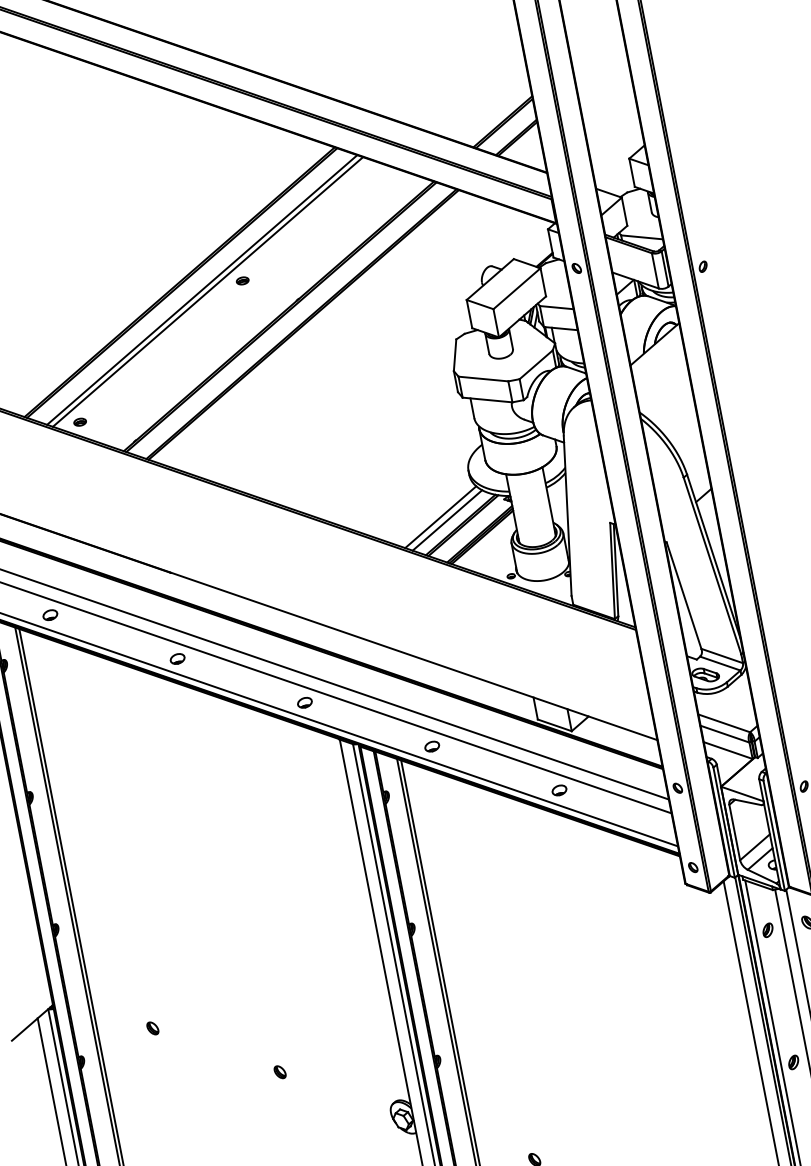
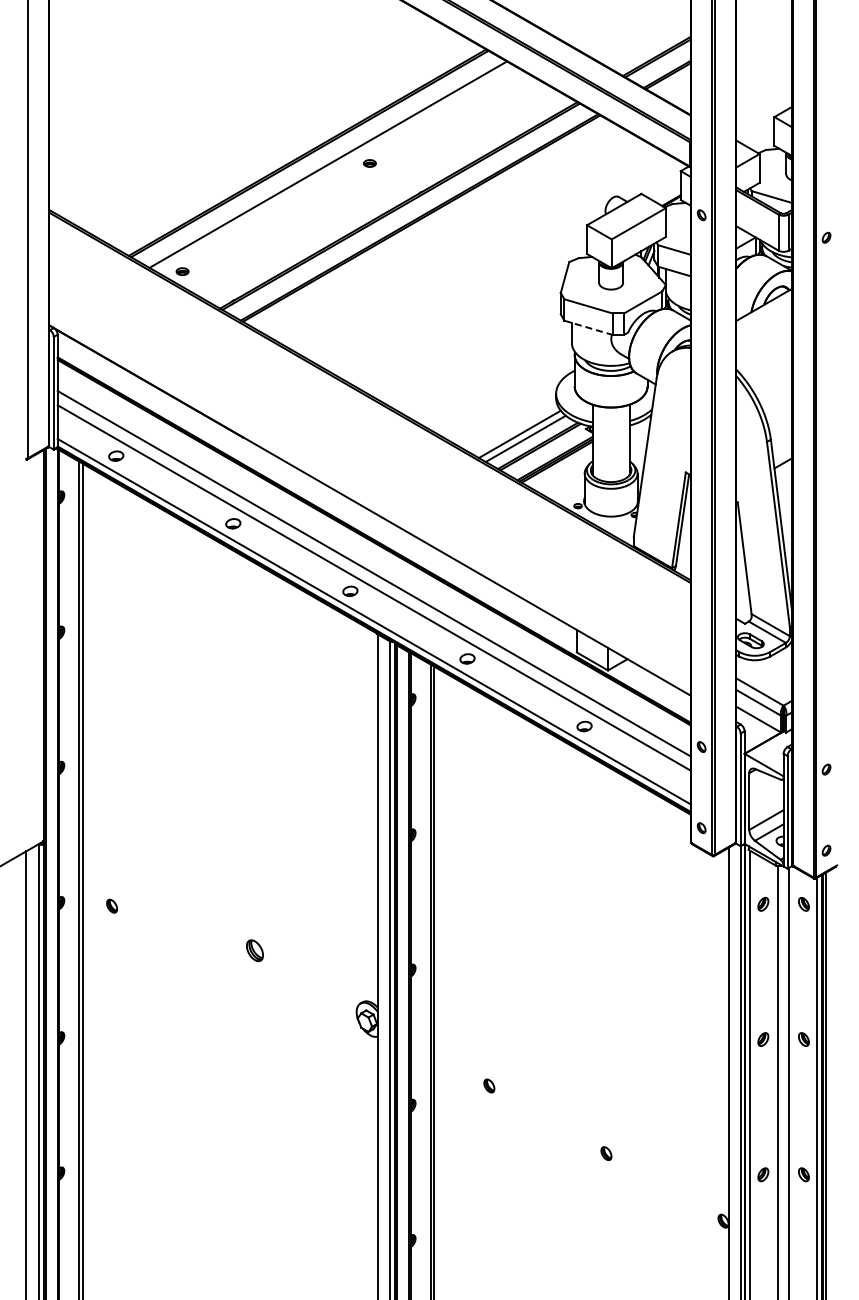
line: (207, 291) -> (333, 167), removed
line: (487, 399) -> (588, 327), solid -> dashed
part: (152, 1027) -> (111, 905), moved
part: (280, 1071) -> (255, 950), size x1.6

